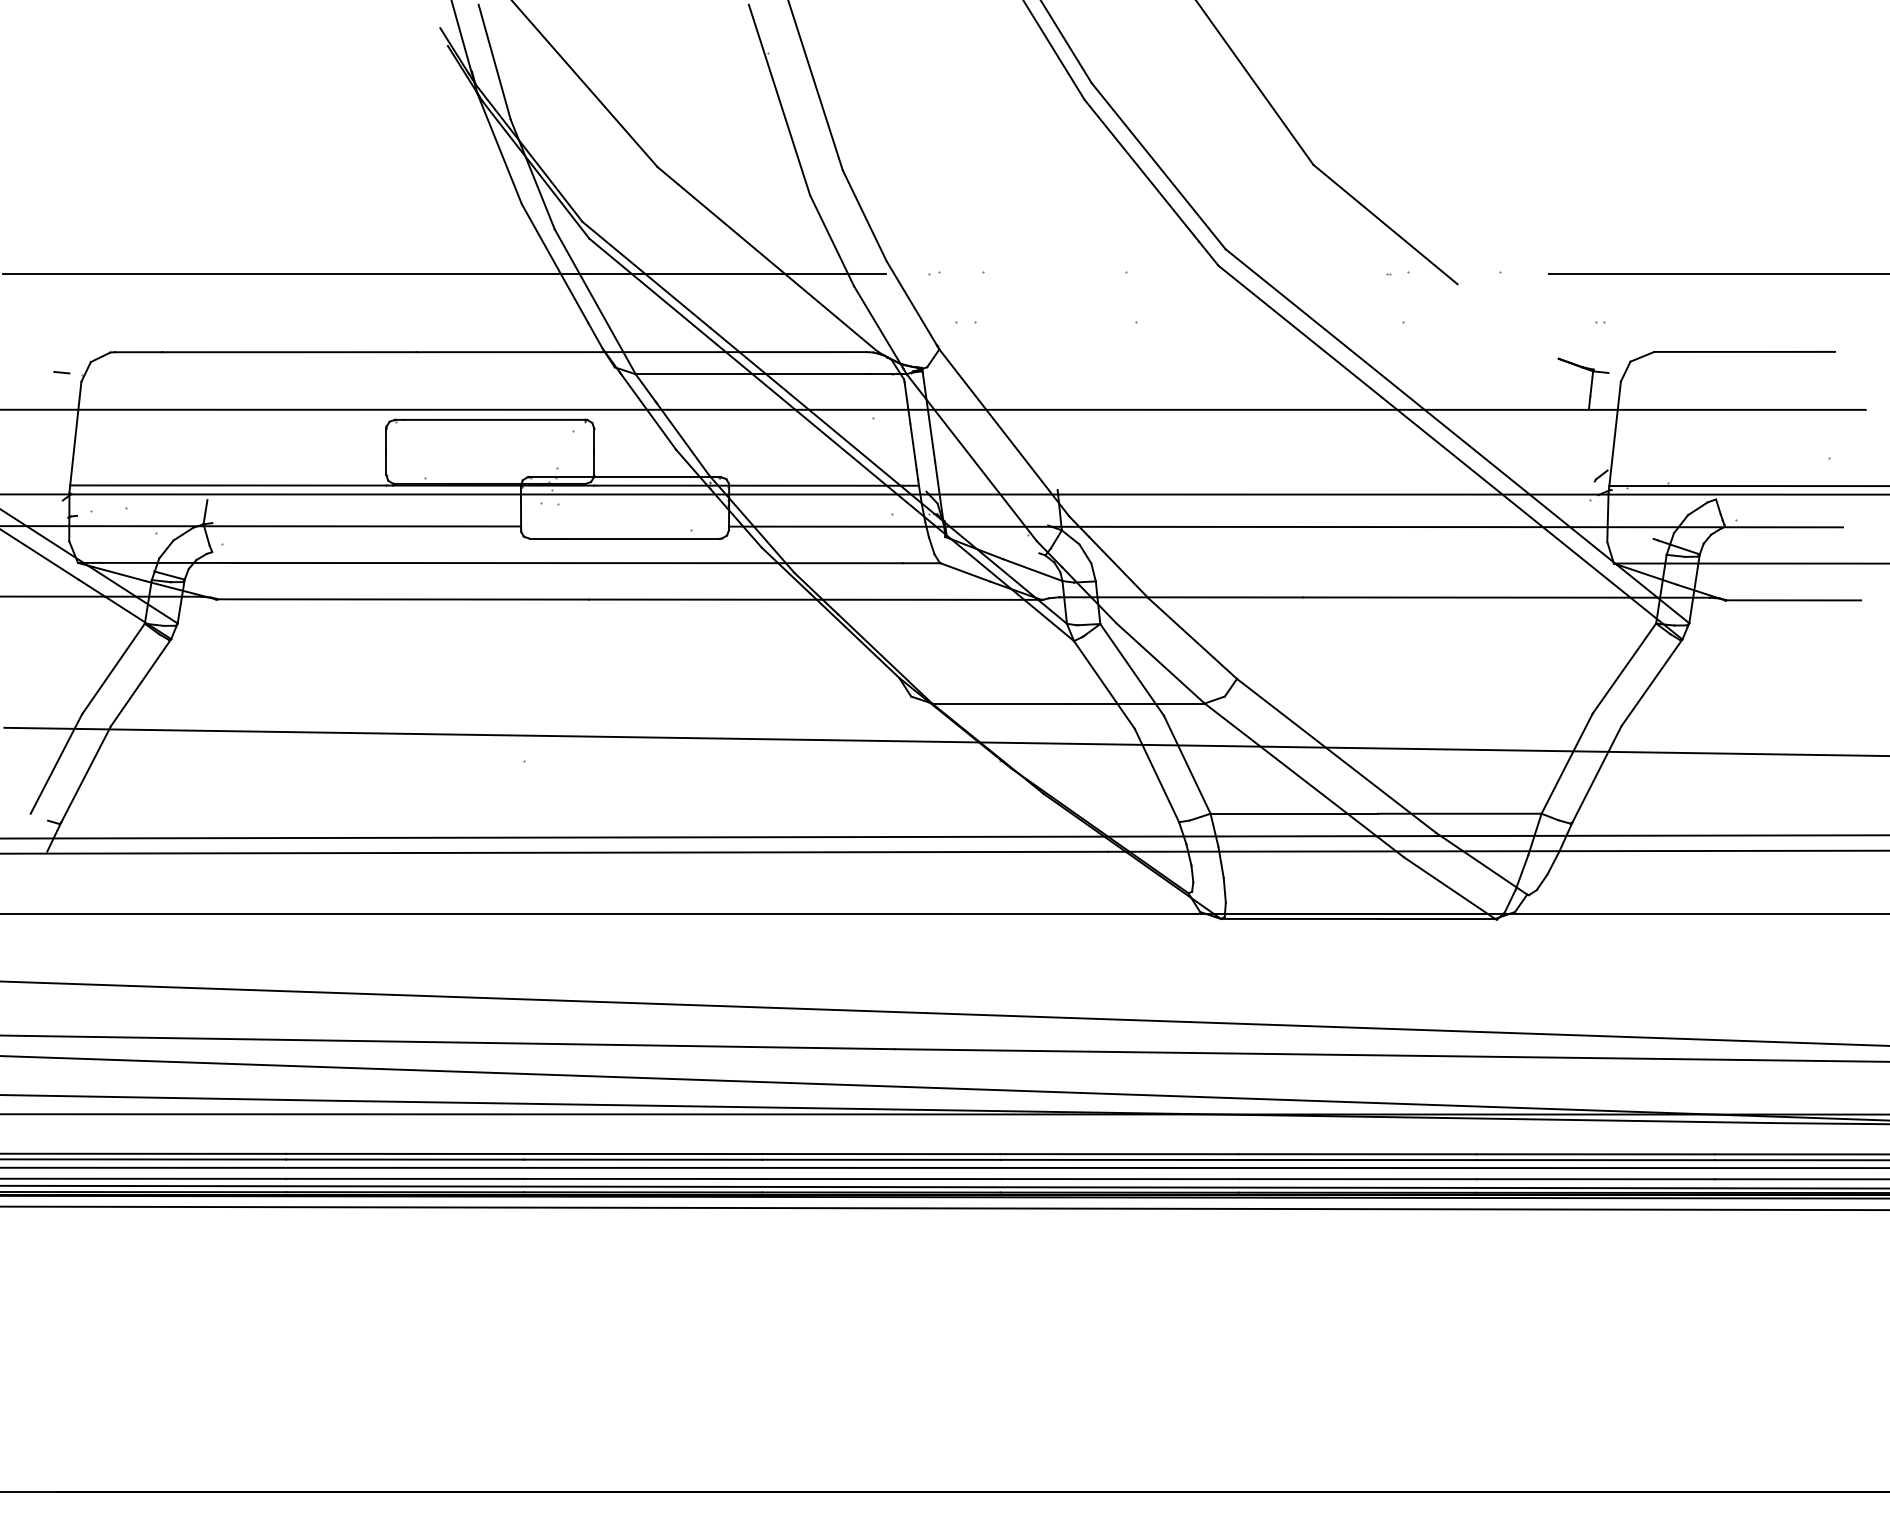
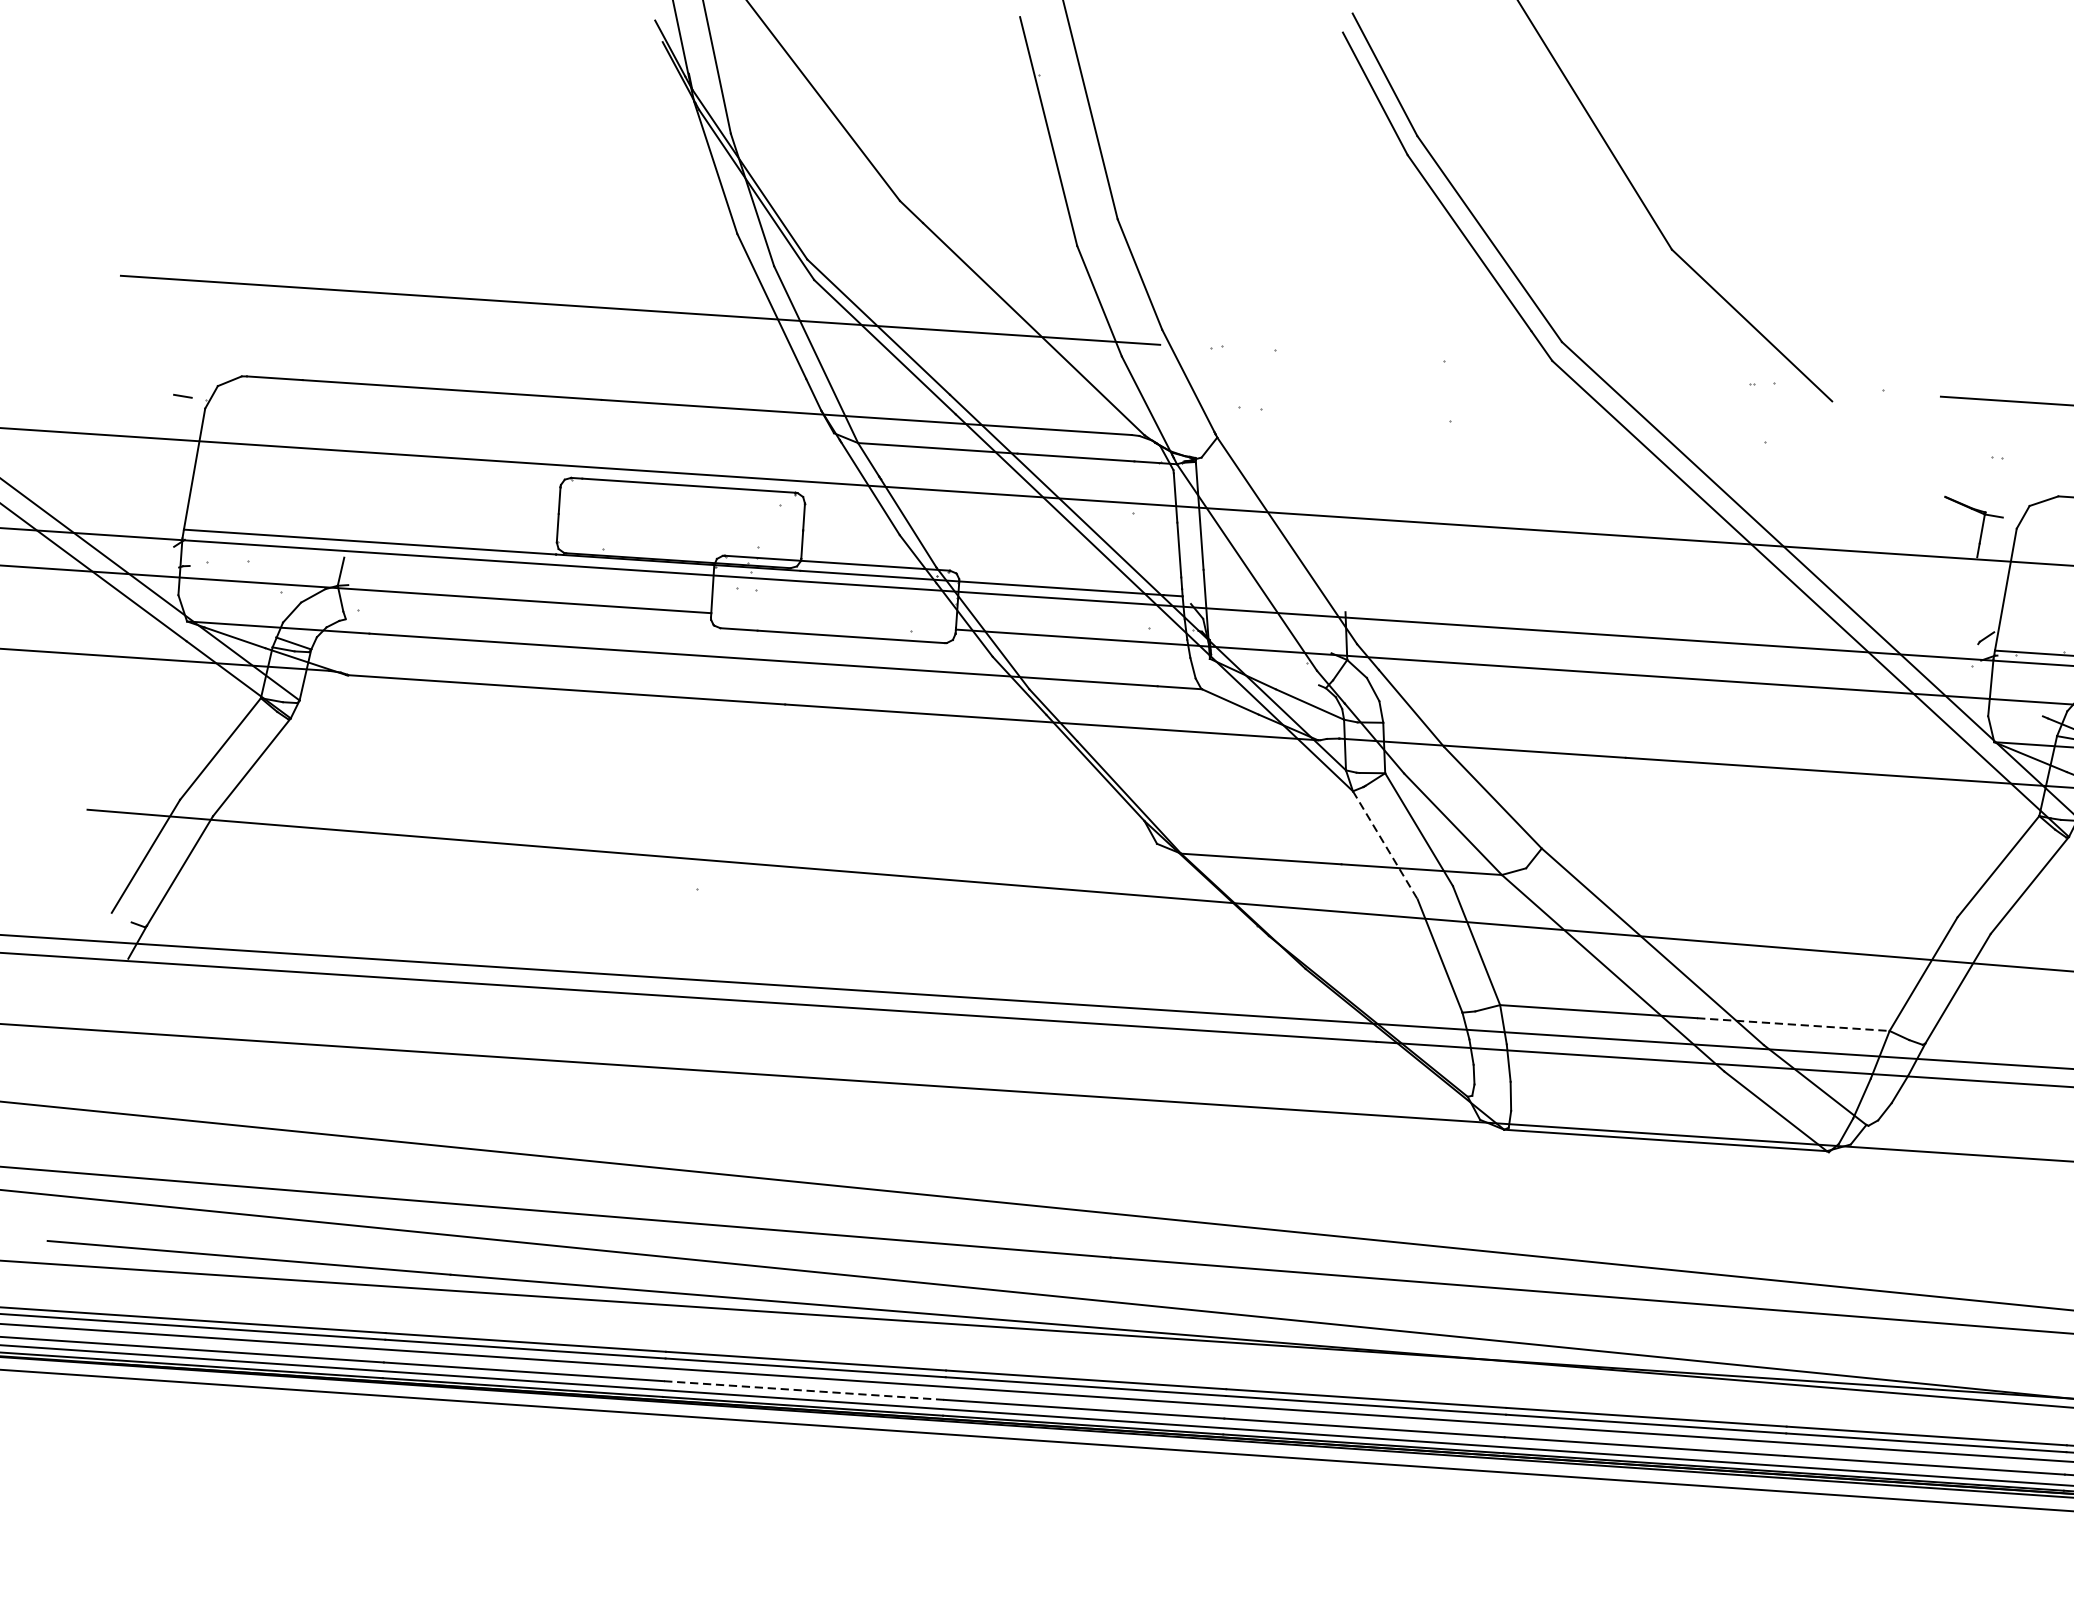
line: (1104, 685) -> (1385, 845), solid -> dashed
line: (1459, 813) -> (1793, 1024), solid -> dashed
line: (642, 1178) -> (803, 1389), solid -> dashed

